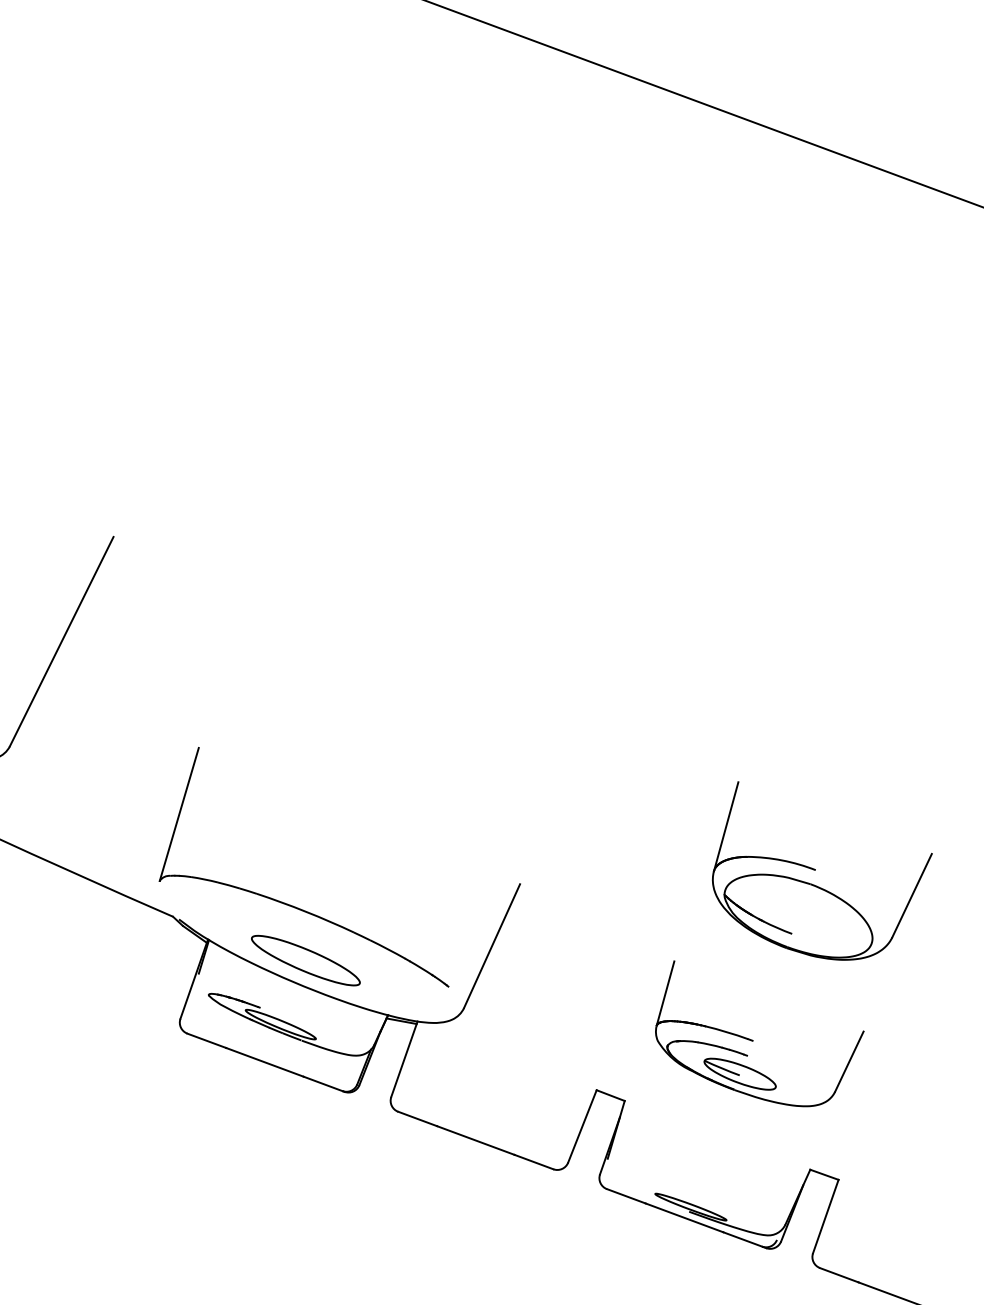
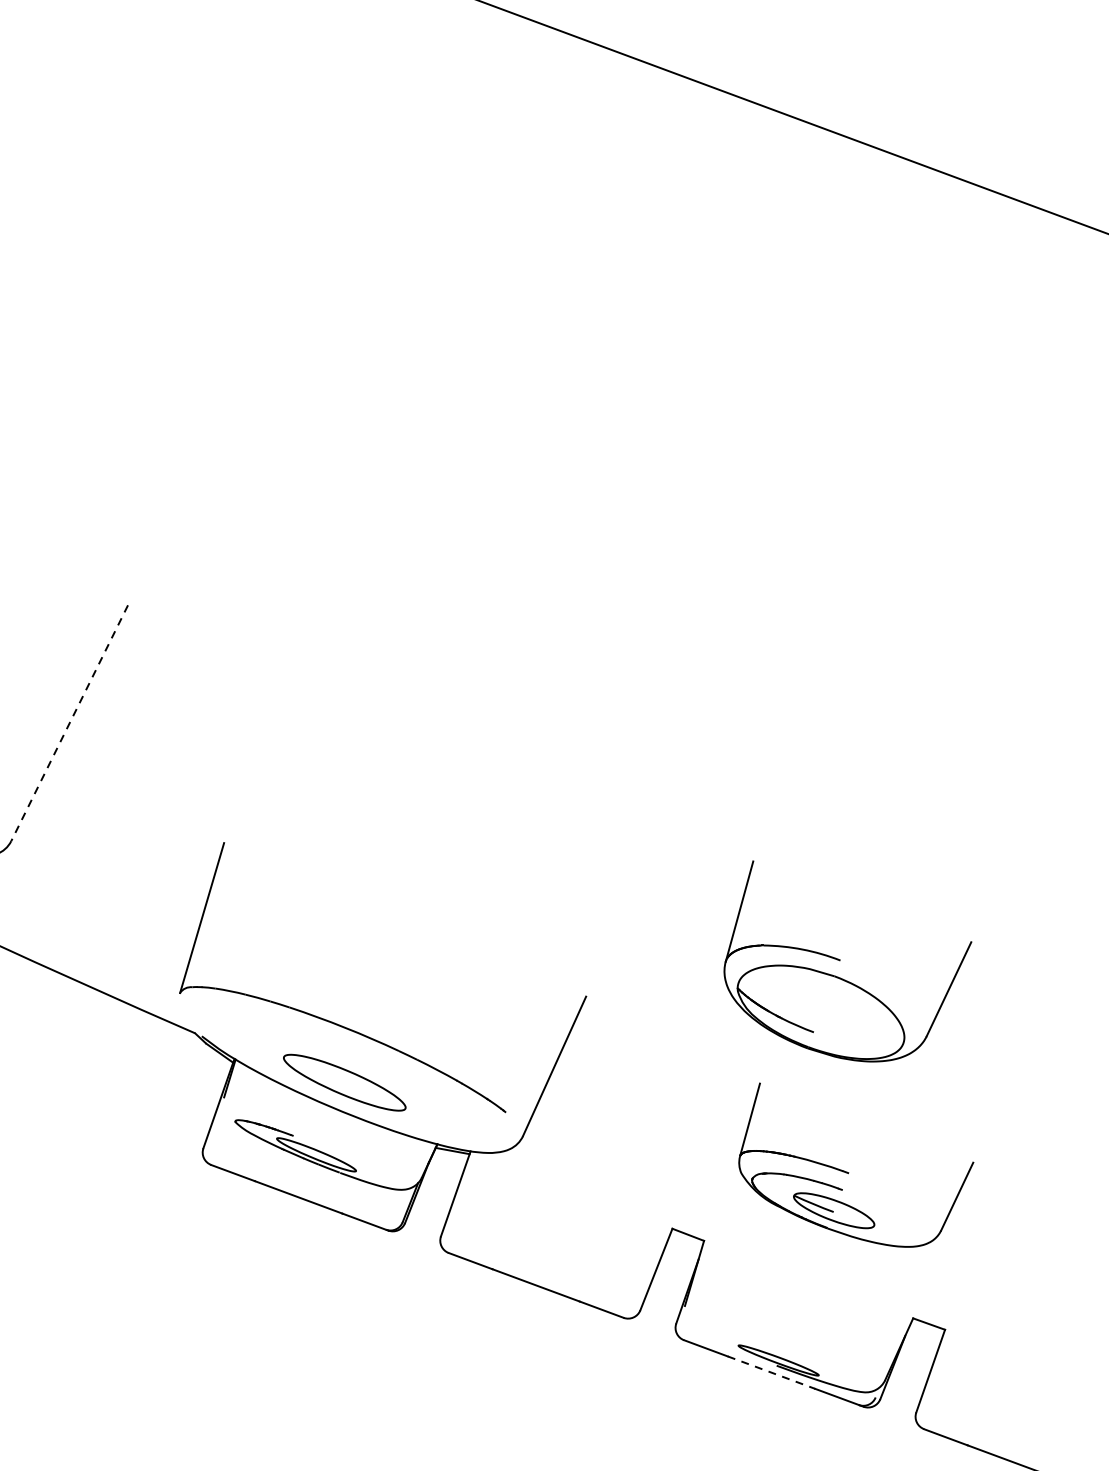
line: (61, 641) -> (69, 723), solid -> dashed
part: (815, 870) -> (840, 960), moved
line: (685, 1218) -> (772, 1373), solid -> dashed

